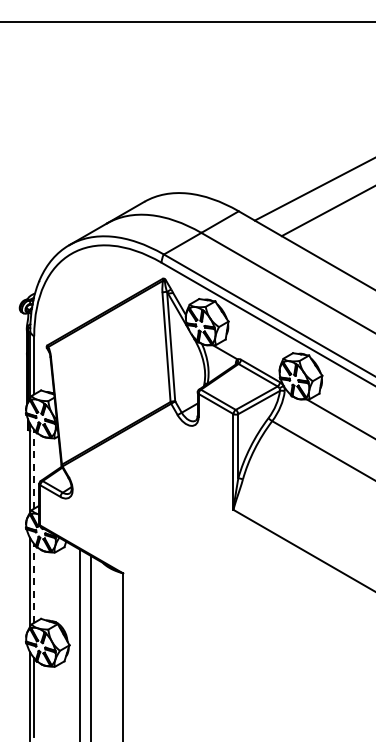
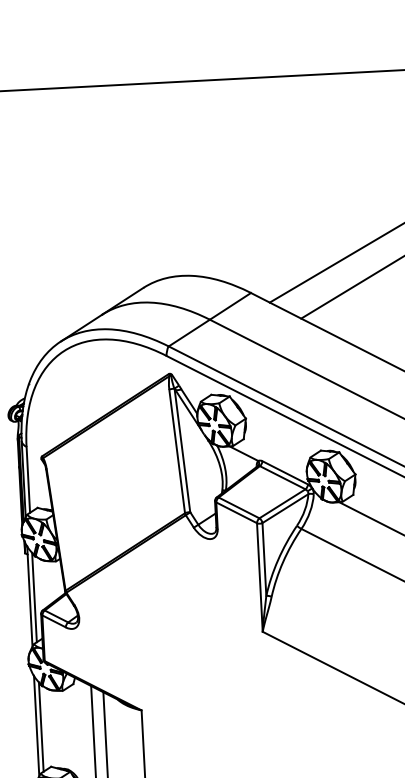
line: (34, 468) -> (34, 596), dashed -> solid
line: (34, 582) -> (41, 725), dashed -> solid

